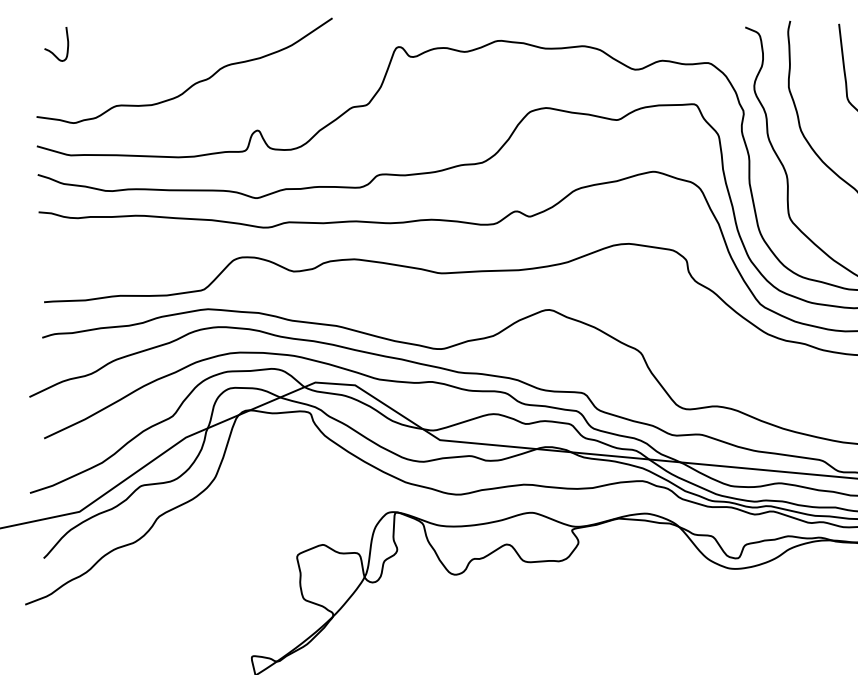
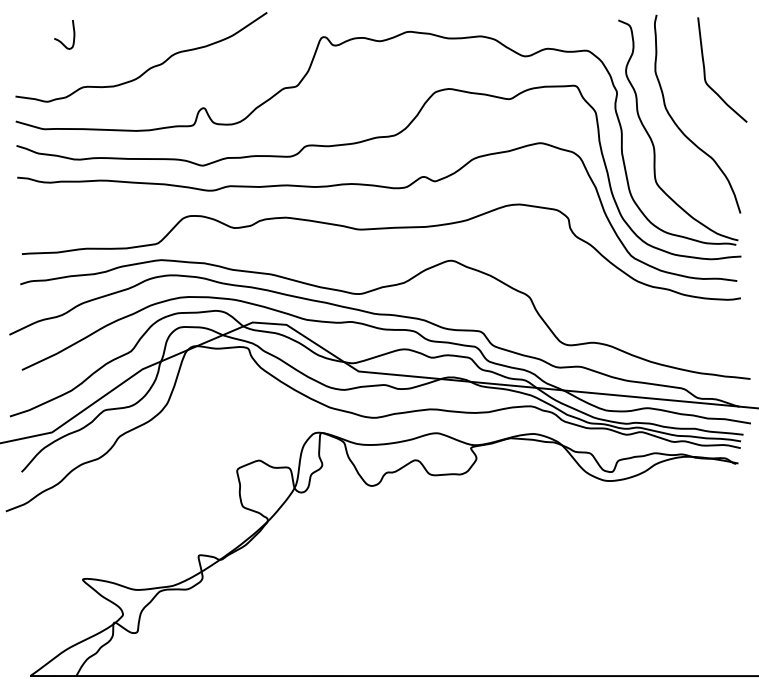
curve: (51, 51) -> (60, 40), moved

